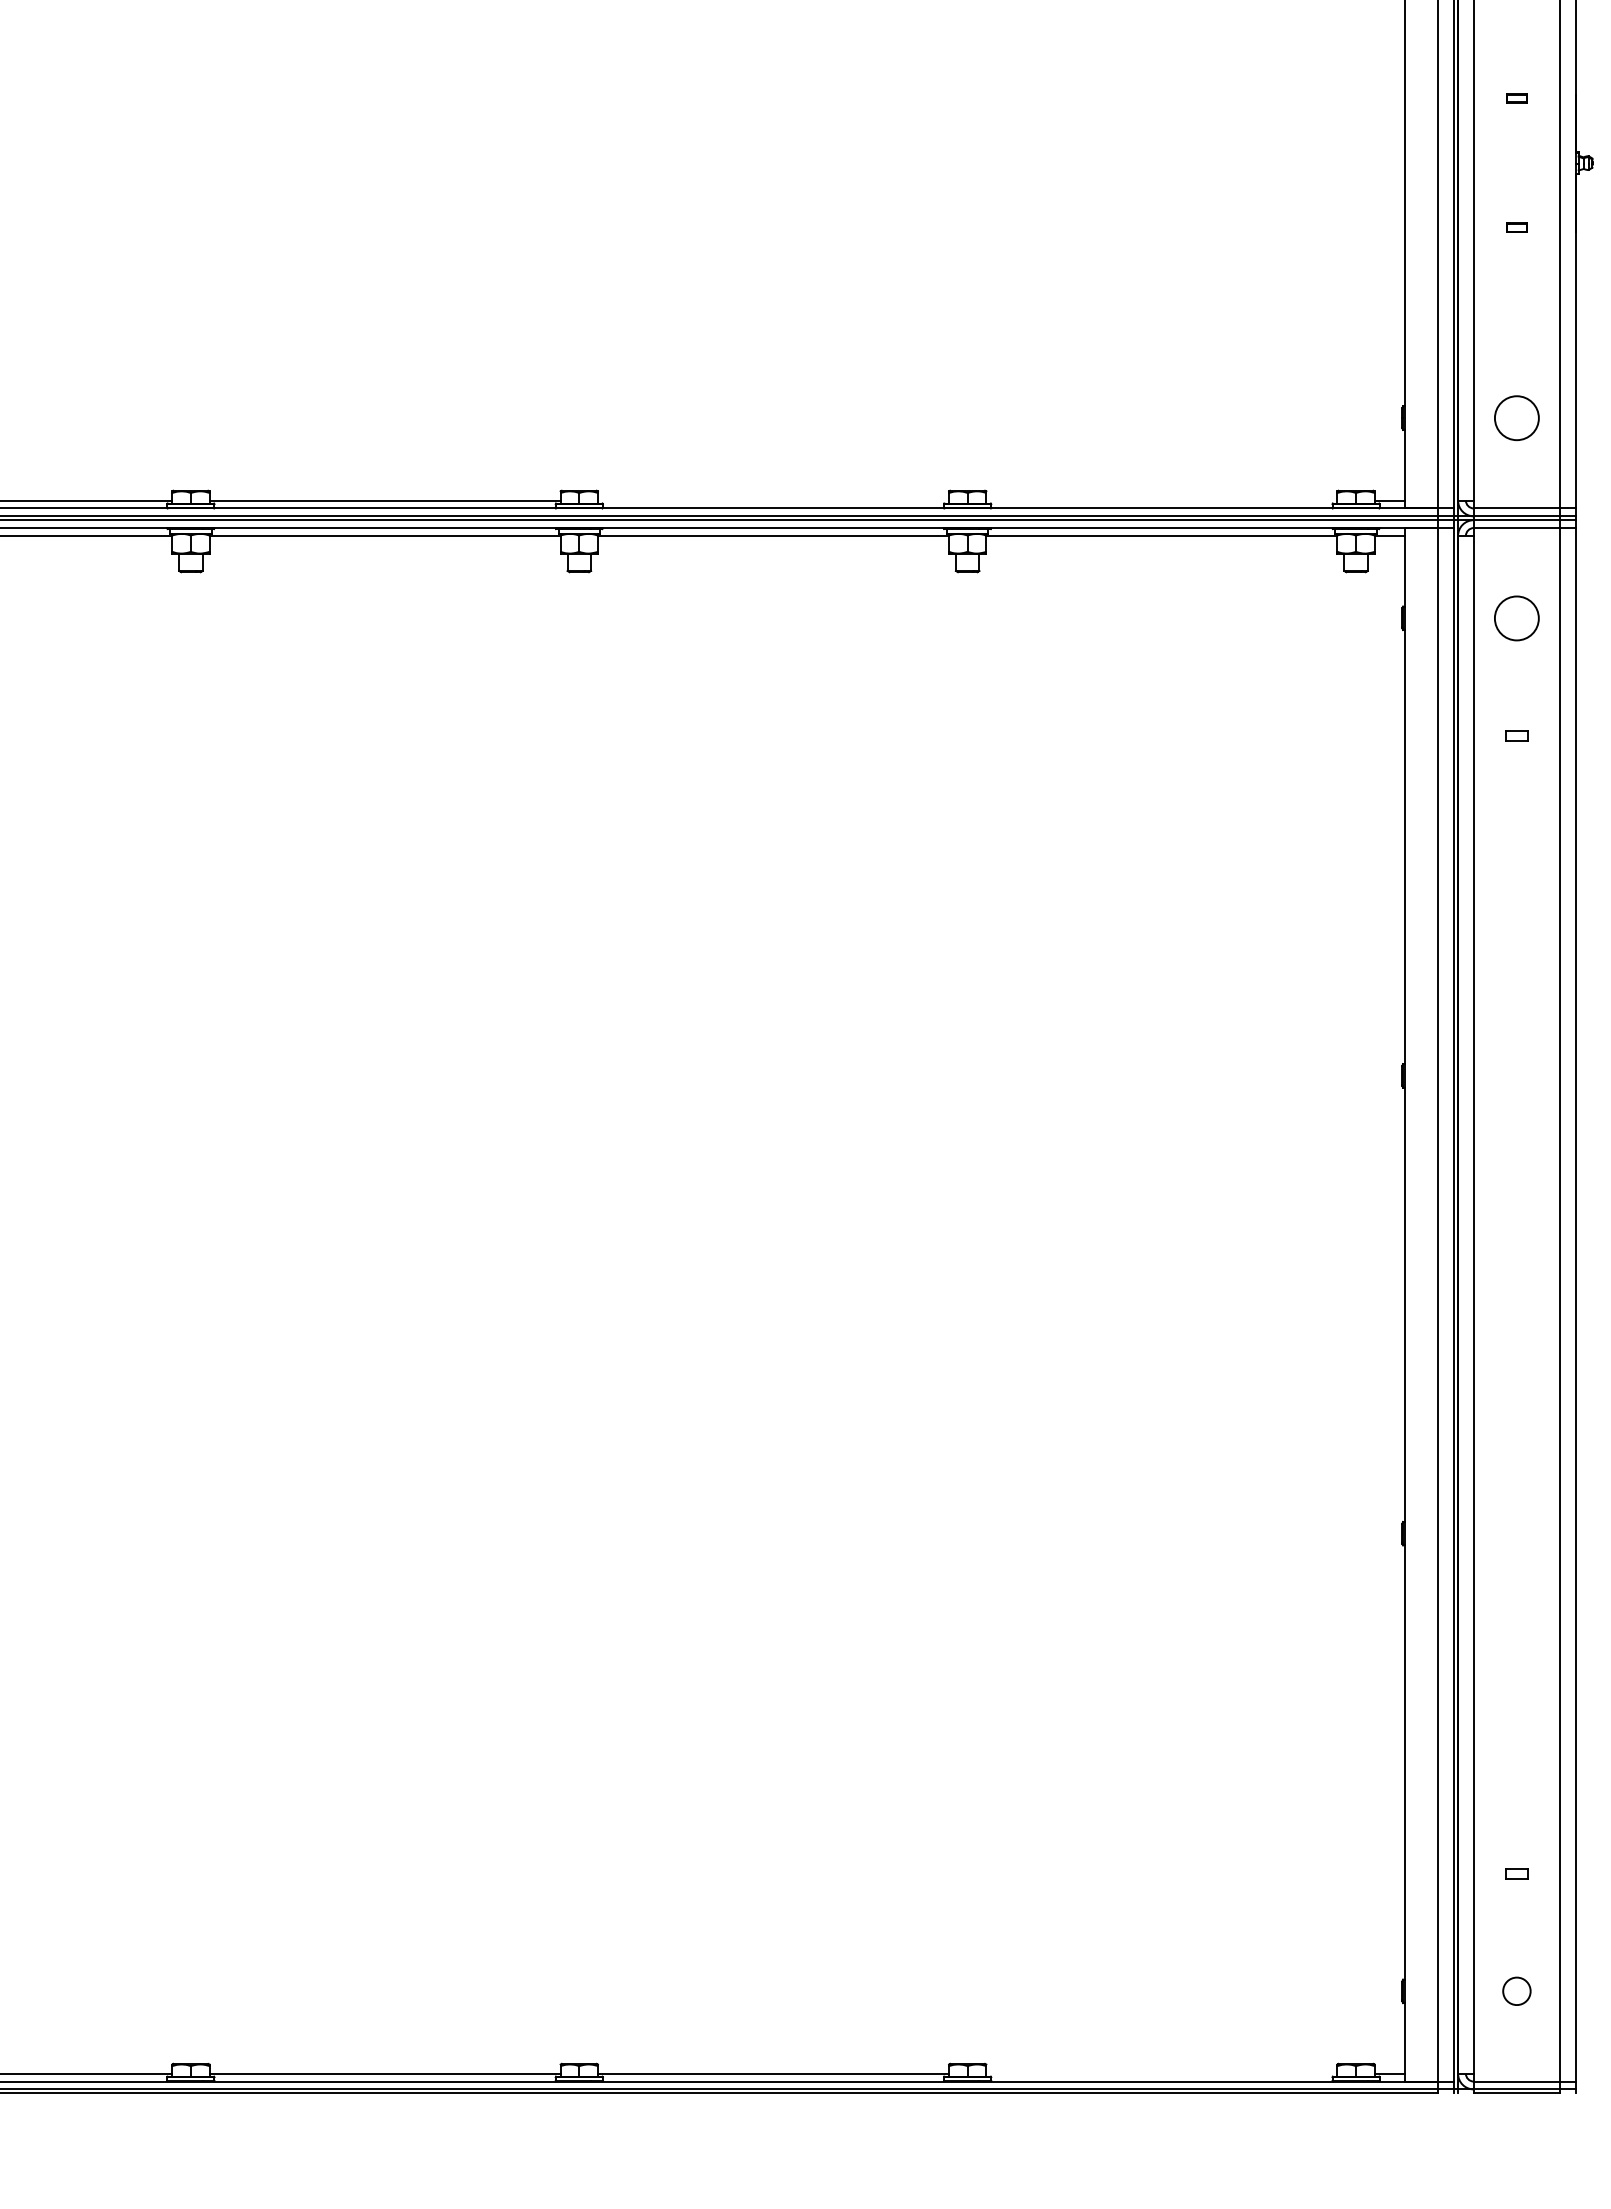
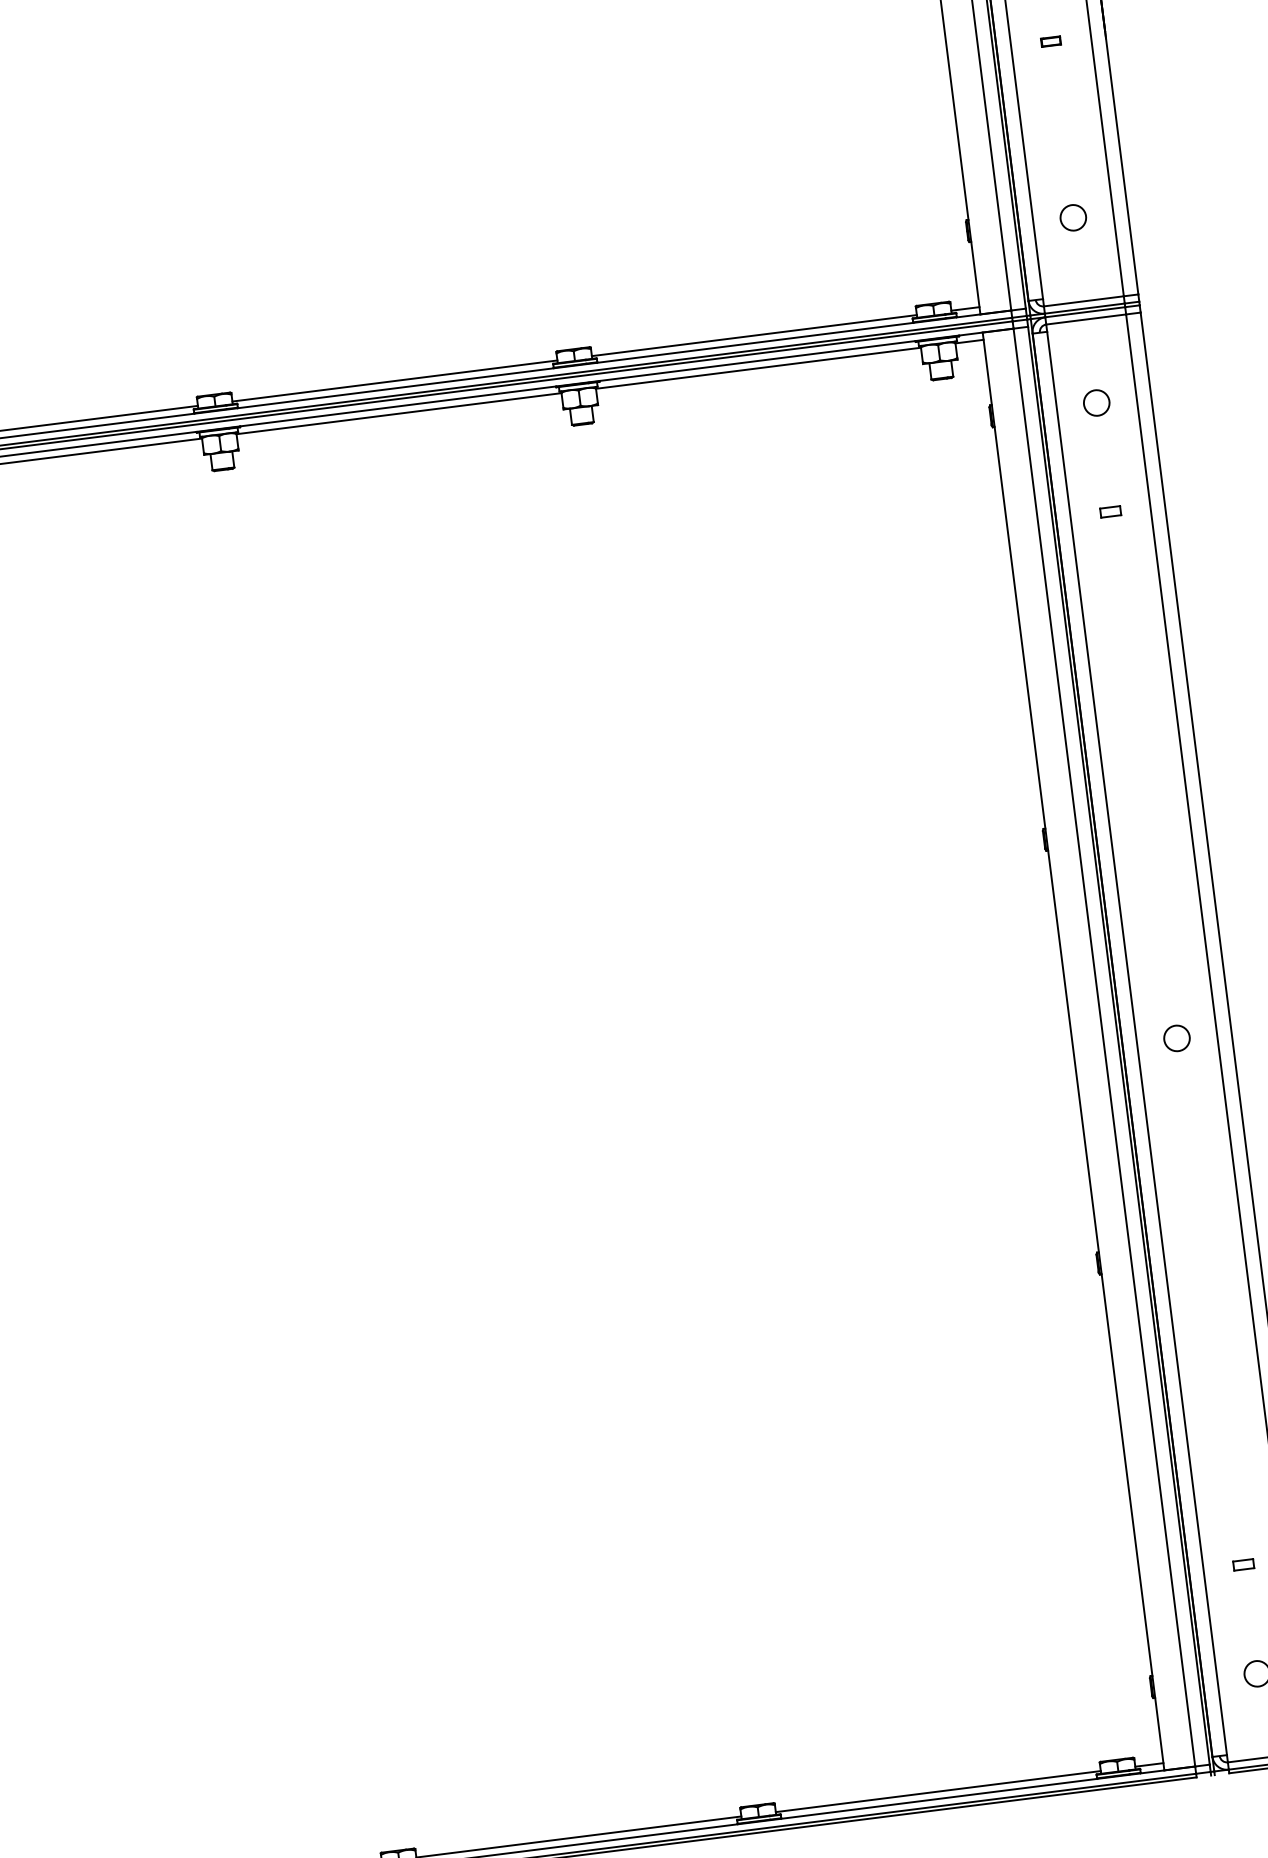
circle: (1516, 417) -> (1072, 217), size x0.62
line: (773, 500) -> (394, 380), added
line: (1161, 500) -> (754, 335), added
circle: (1516, 617) -> (1096, 402), size x0.62
circle: (1516, 1304) -> (1176, 1038), added
line: (1161, 2073) -> (937, 1791), added

